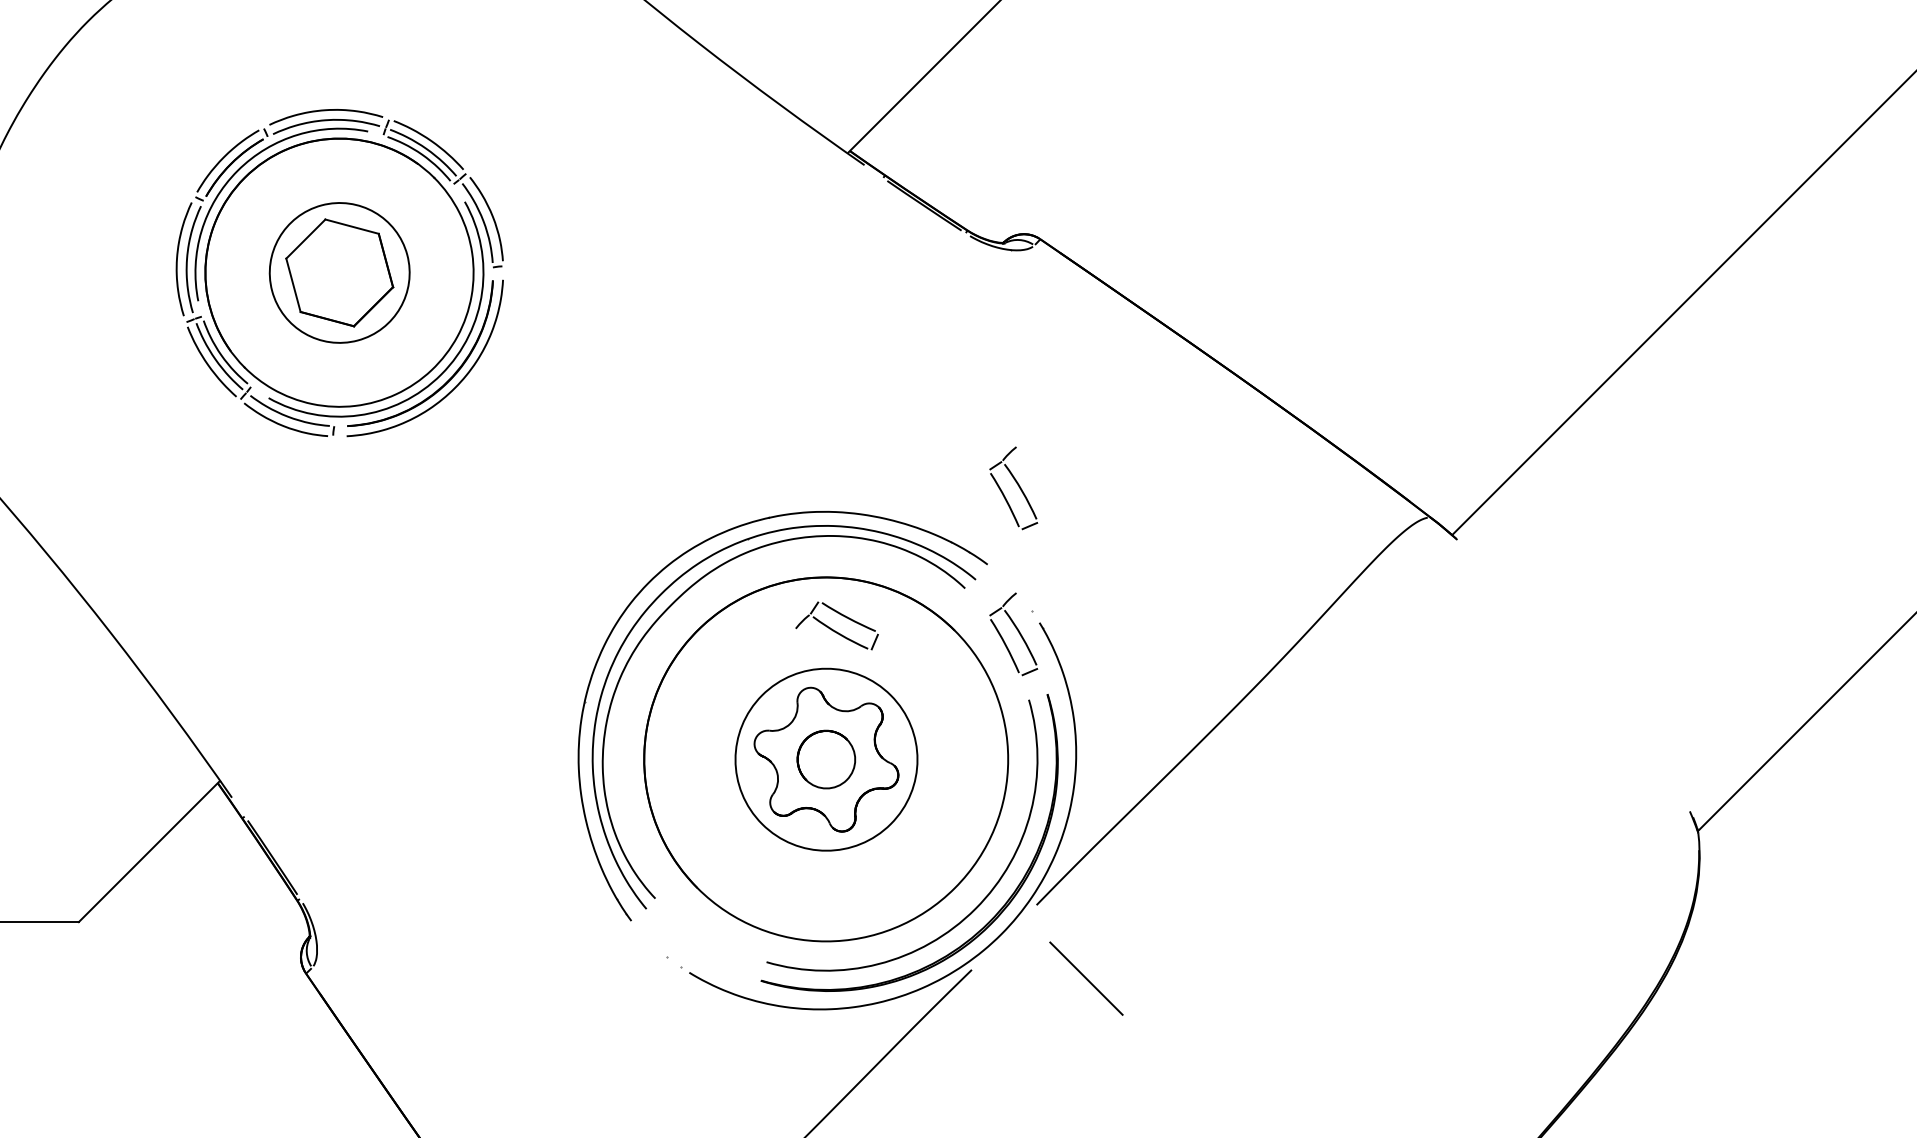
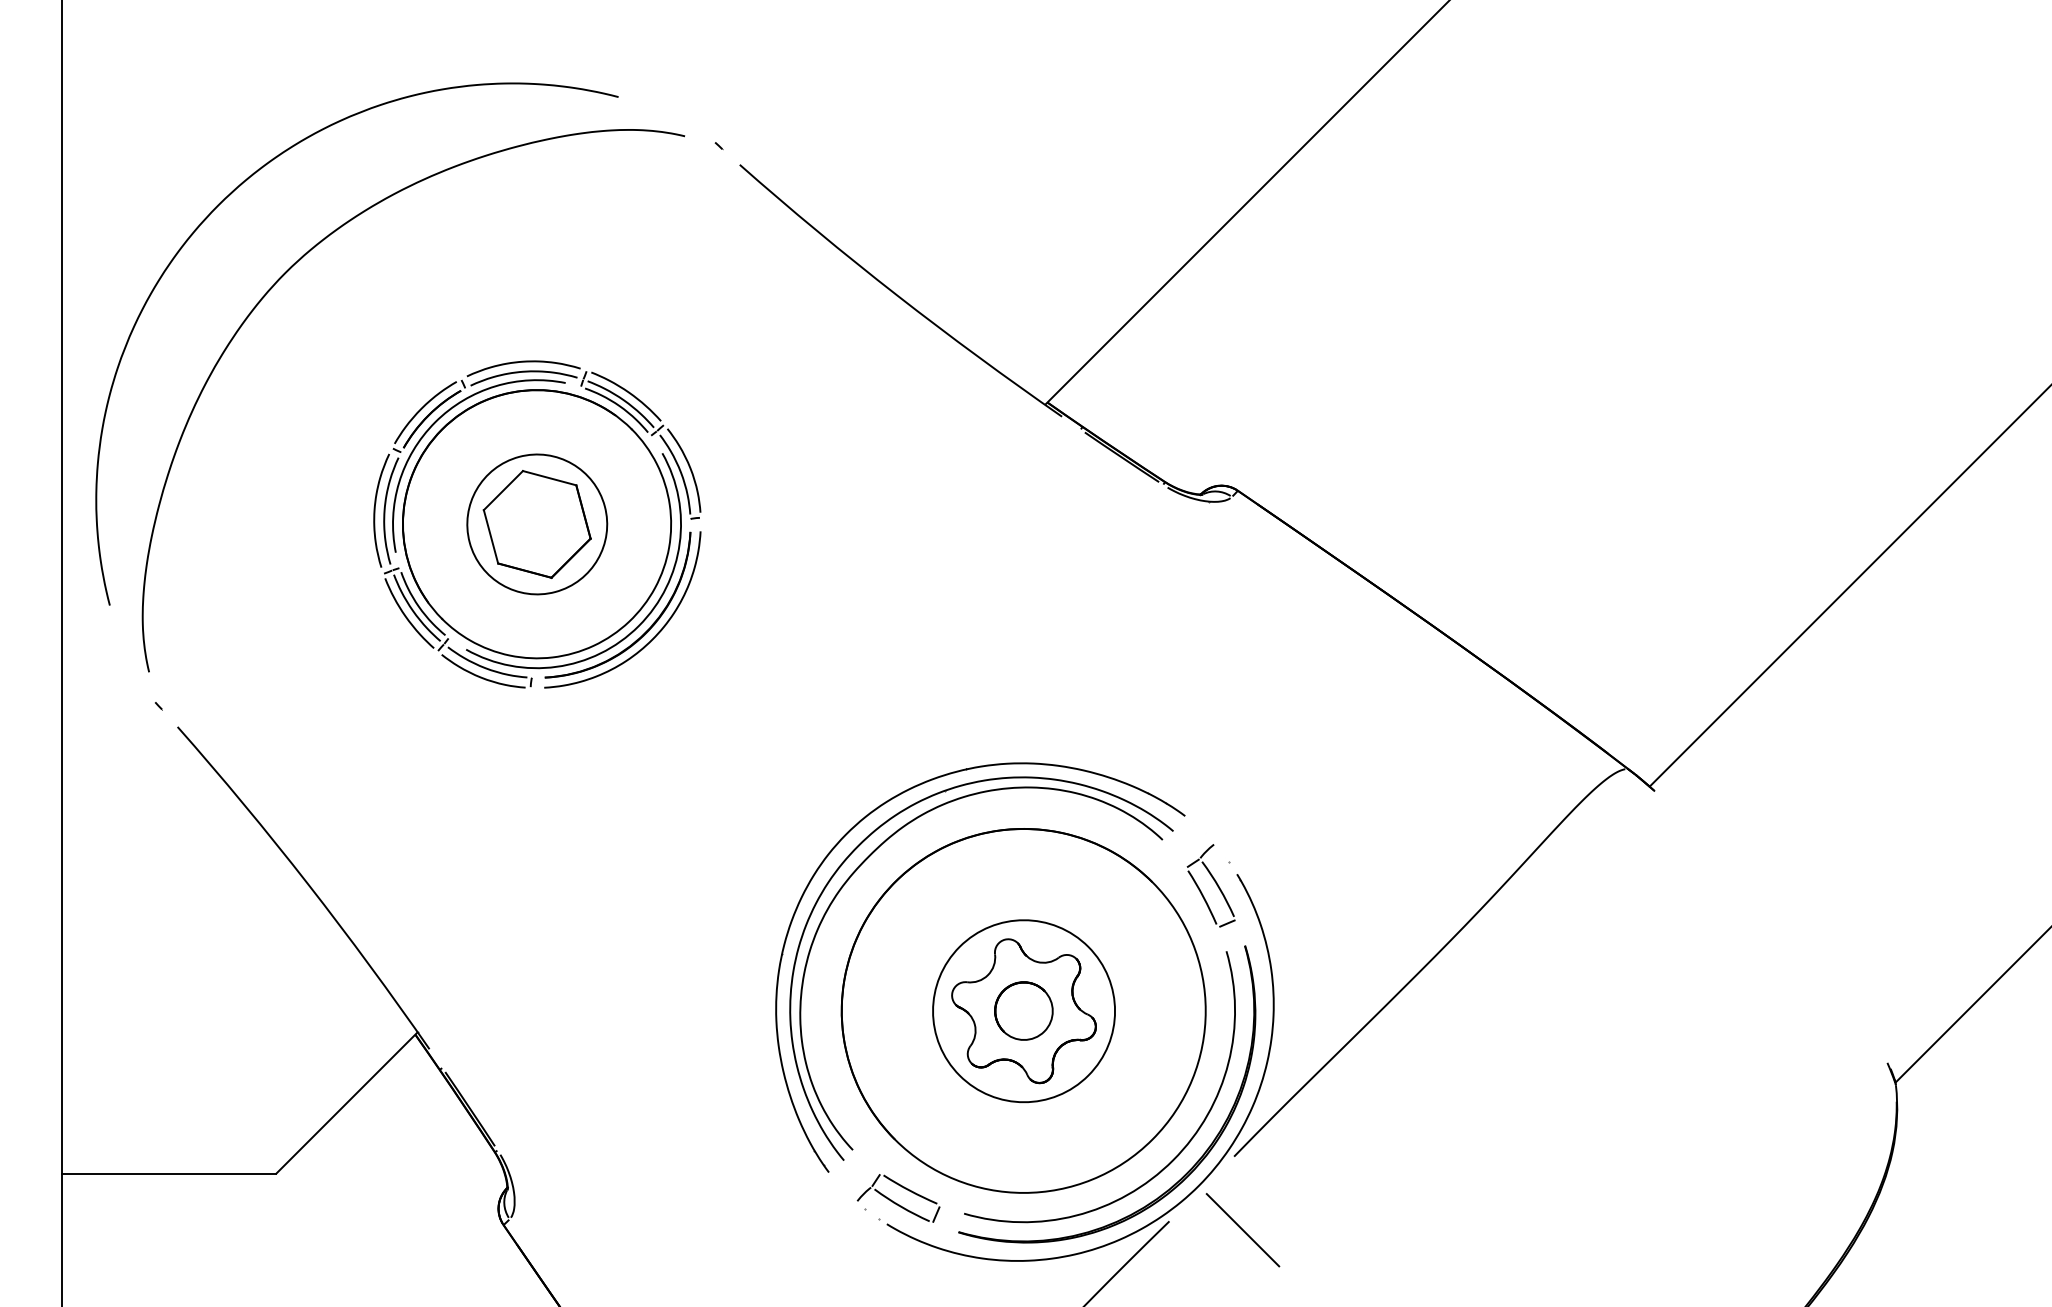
part: (1012, 488) -> (1210, 739), removed
part: (836, 626) -> (898, 1198), moved
line: (1085, 979) -> (1242, 1230), moved

